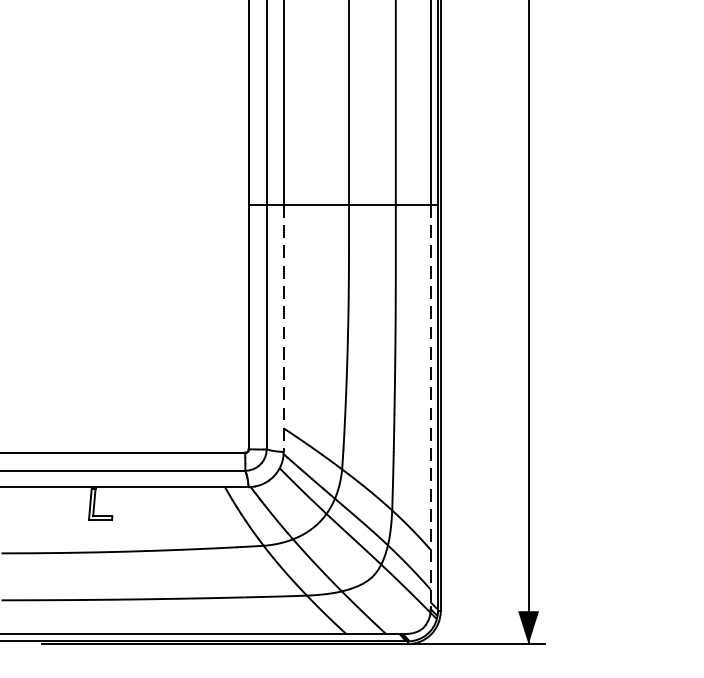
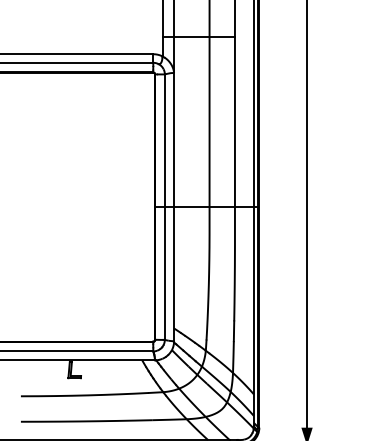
line: (284, 329) -> (174, 274), dashed -> solid
line: (429, 406) -> (253, 316), dashed -> solid

